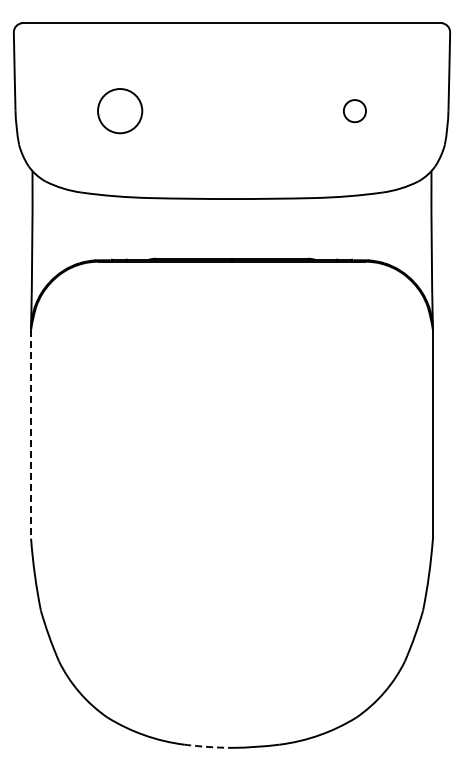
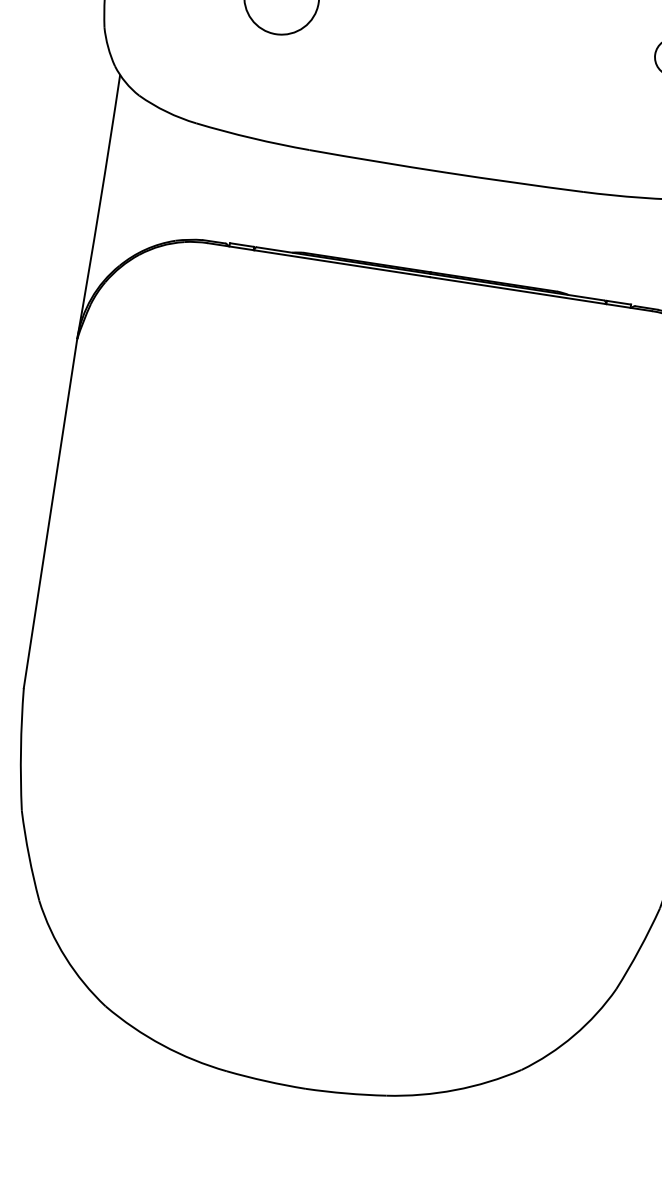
line: (31, 434) -> (51, 514), dashed -> solid
arc: (208, 746) -> (266, 1080), dashed -> solid

